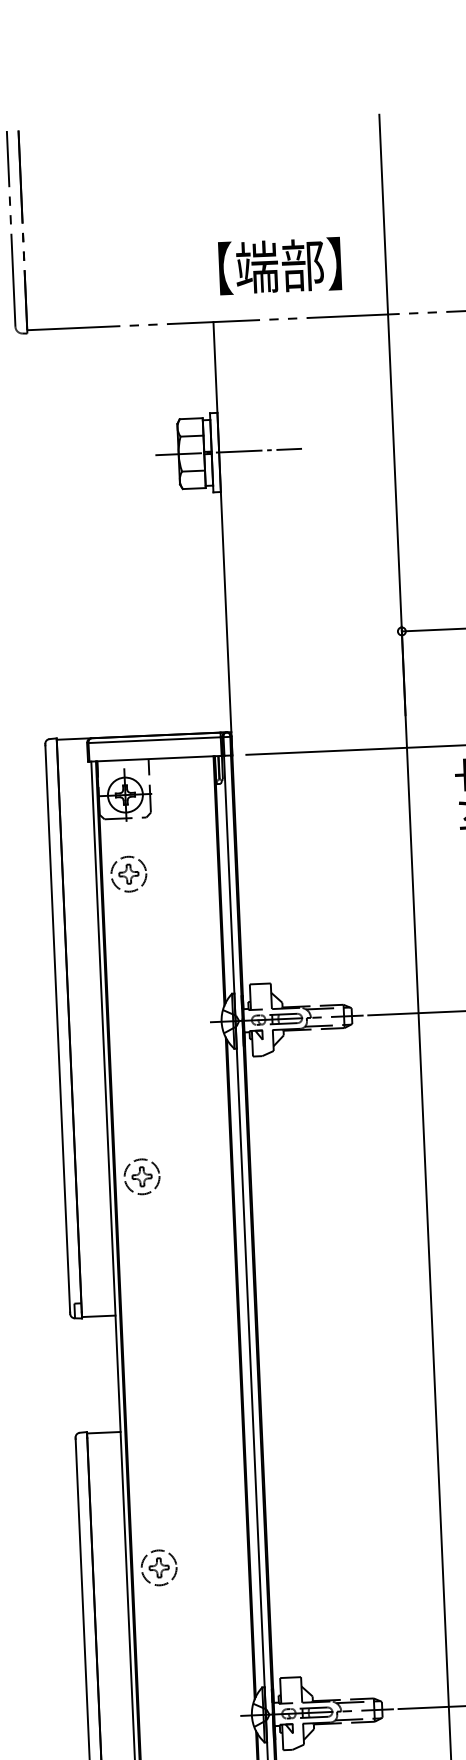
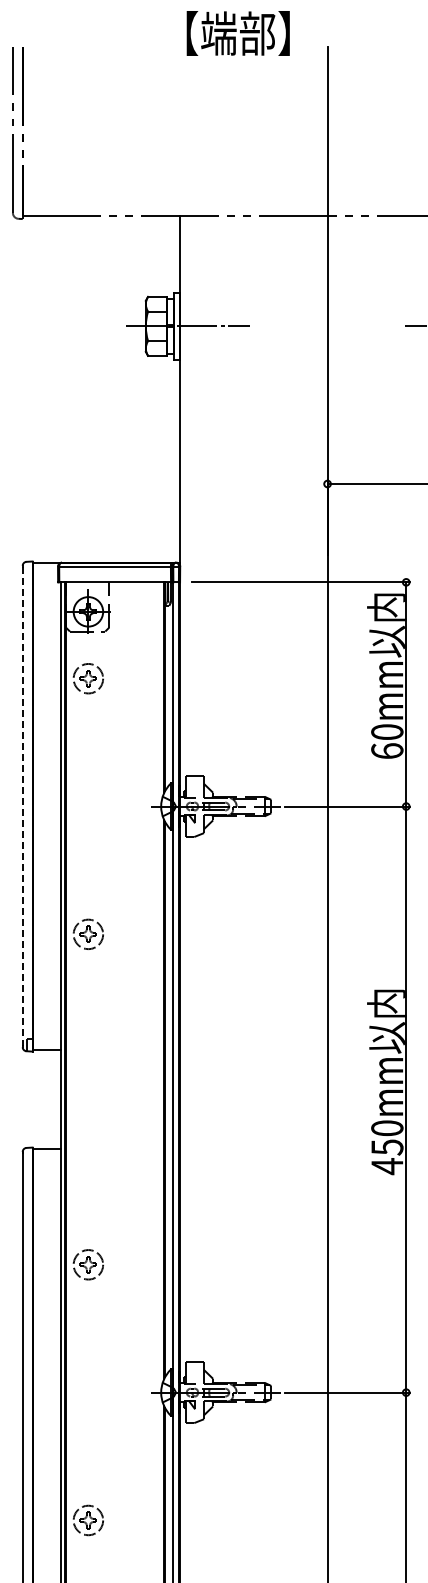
text: (279, 266) -> (237, 33), moved
line: (57, 1028) -> (22, 806), solid -> dashed

